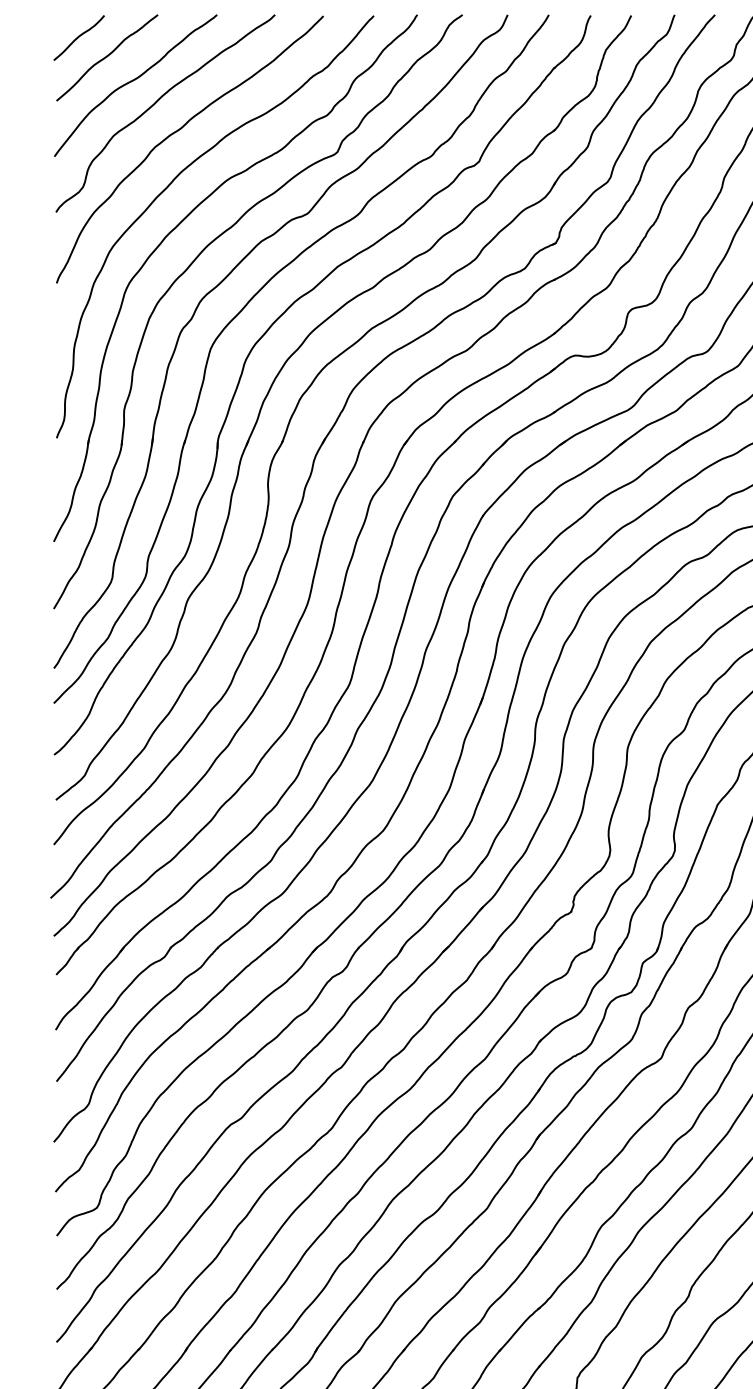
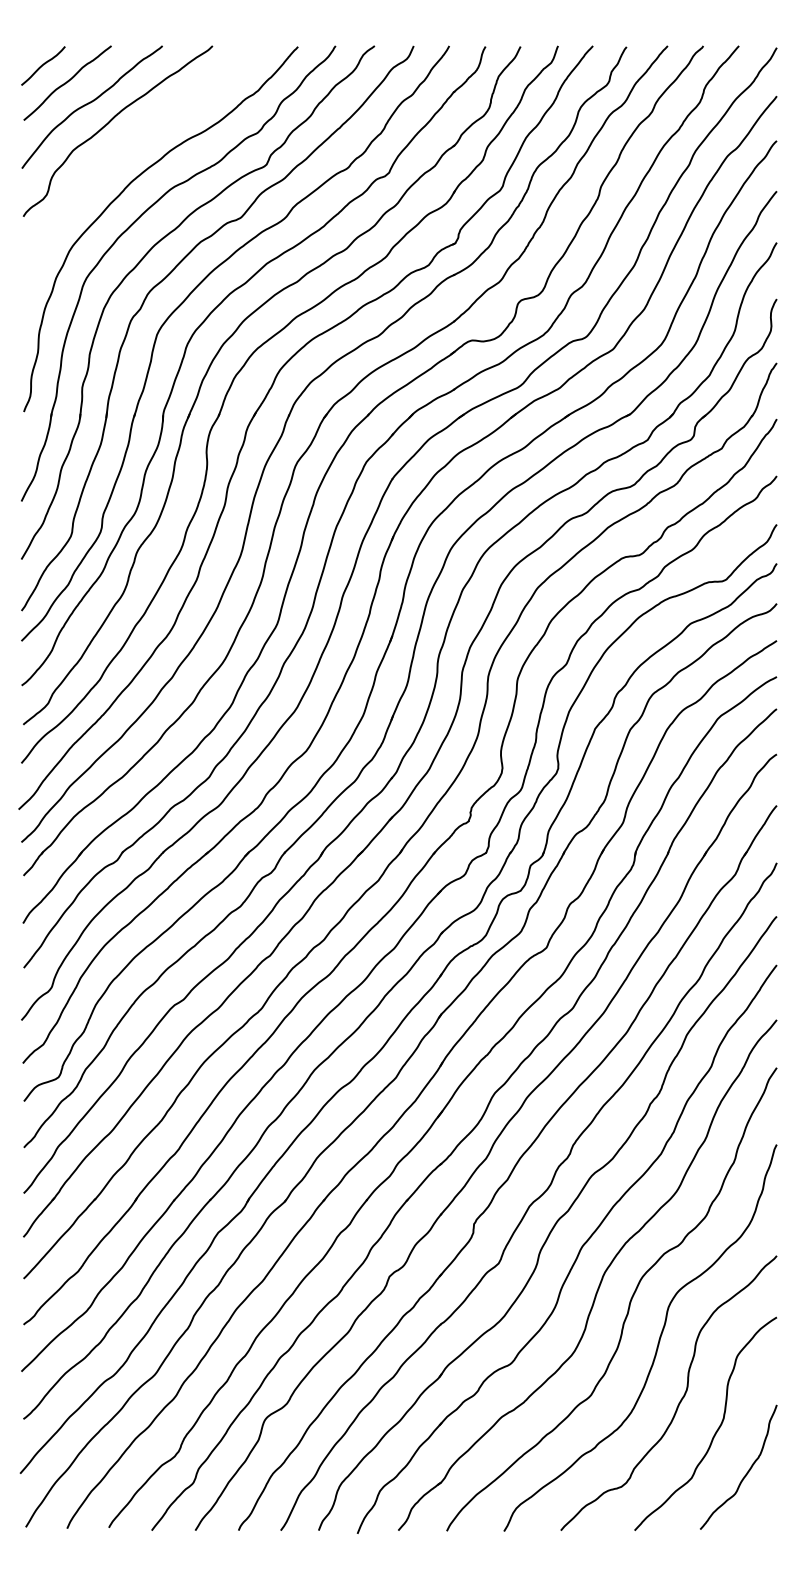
curve: (177, 132) -> (128, 147), removed

